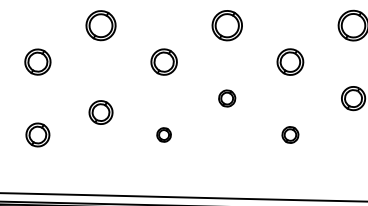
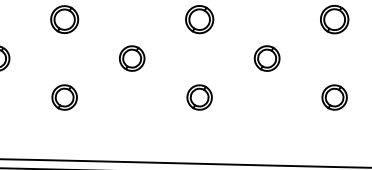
part: (226, 98) -> (266, 58), size x1.43
part: (100, 112) -> (131, 58), moved
part: (163, 134) -> (198, 97), size x1.67
part: (290, 134) -> (334, 97), size x1.43

